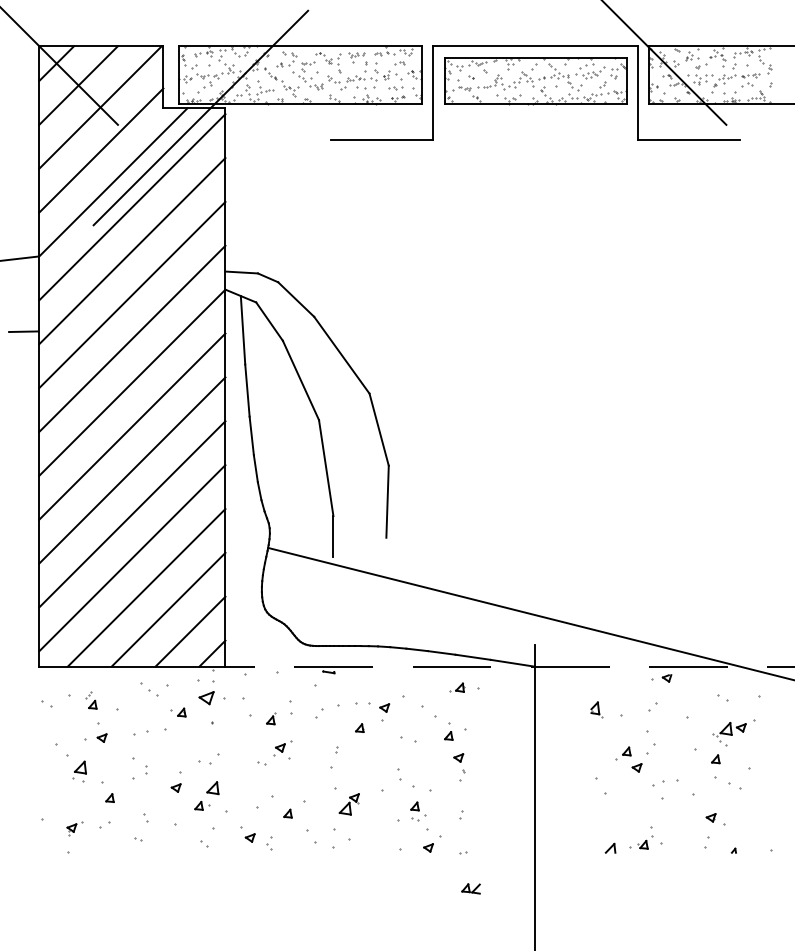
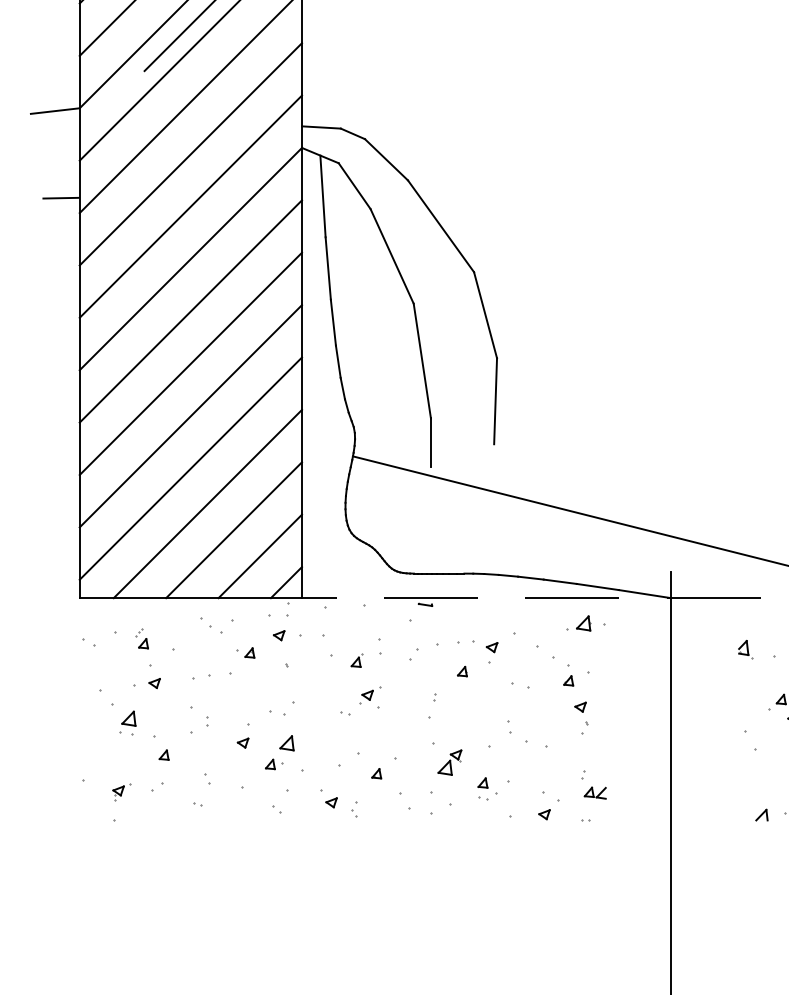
part: (456, 687) -> (577, 623), size x1.43
part: (205, 697) -> (278, 635), size x0.62
part: (418, 811) -> (487, 789), moved
part: (470, 888) -> (594, 792), moved

